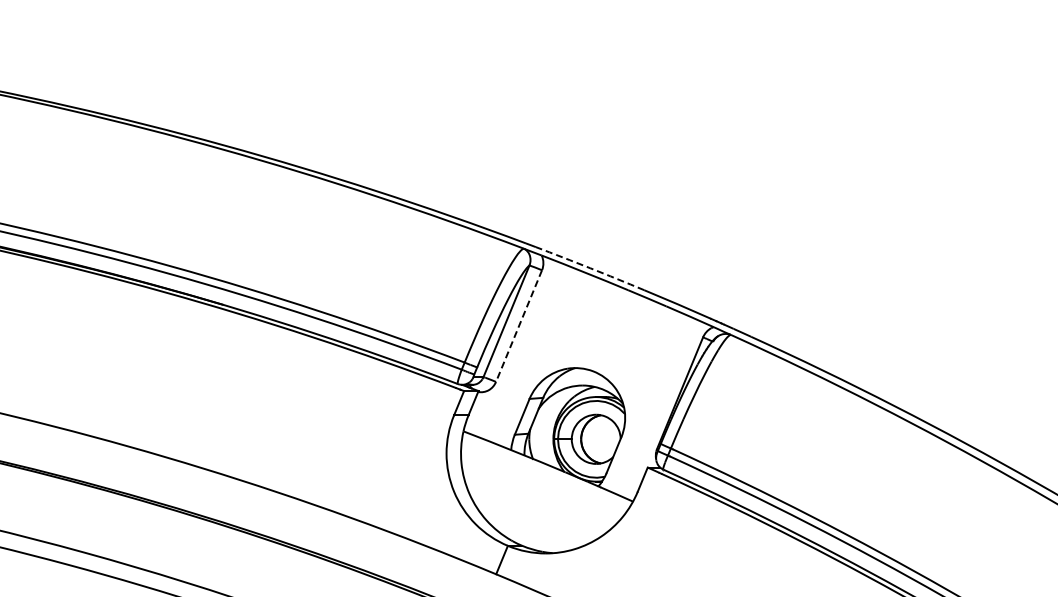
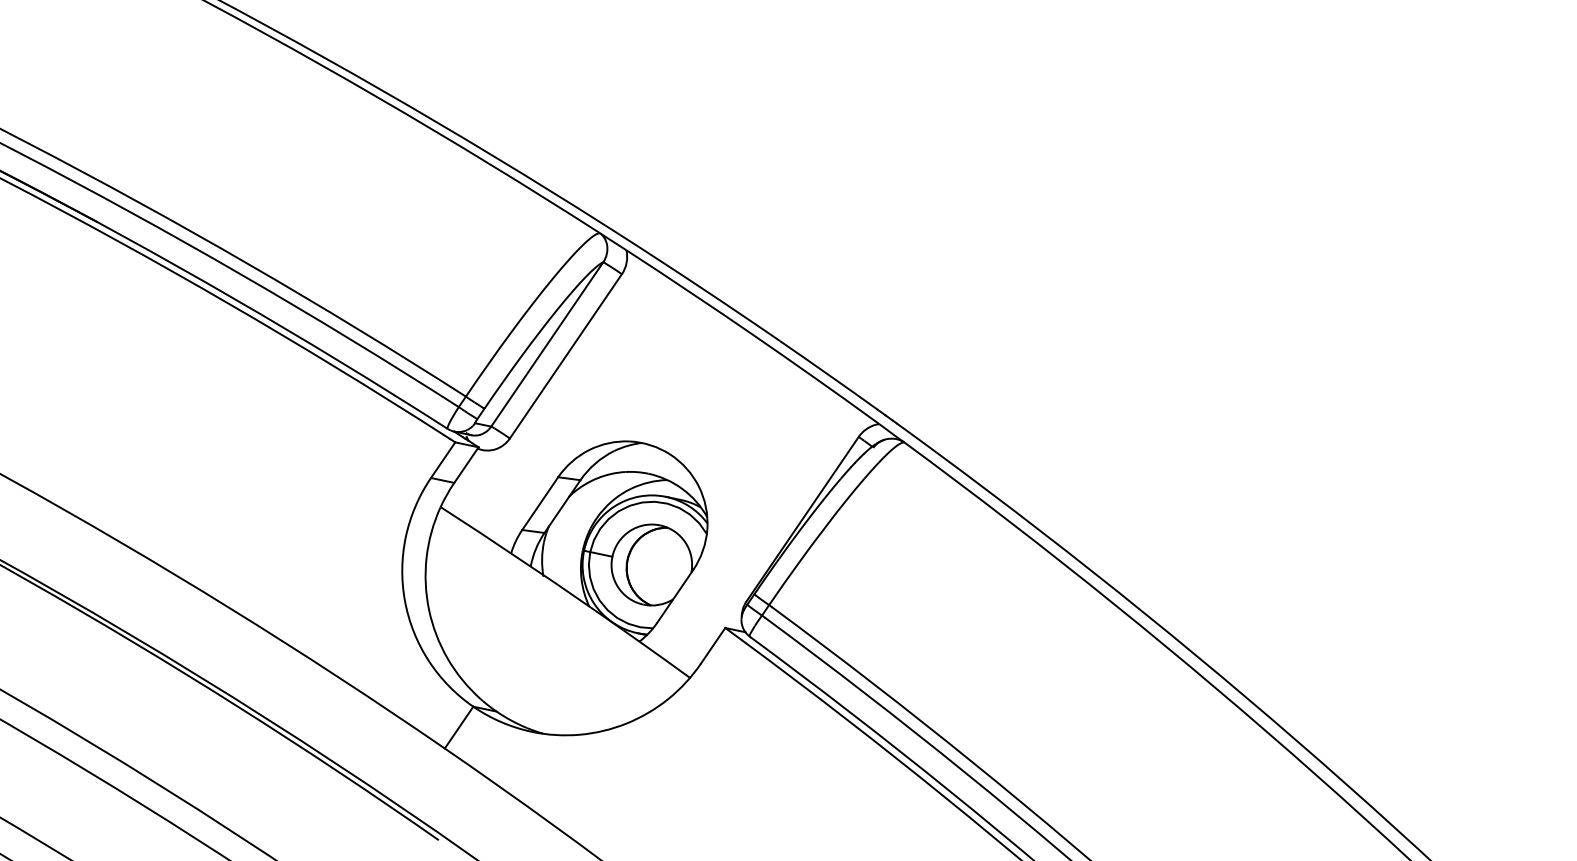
arc: (590, 268) -> (700, 287), dashed -> solid
line: (518, 326) -> (564, 356), dashed -> solid

